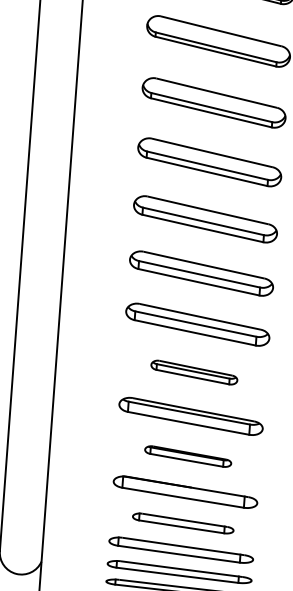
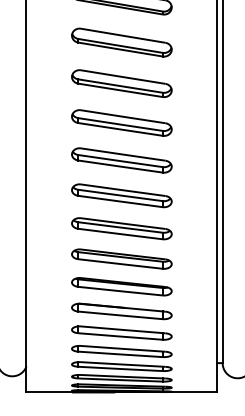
part: (193, 372) -> (121, 228), size x1.67
part: (187, 456) -> (121, 286), size x1.67
part: (182, 522) -> (121, 332), size x1.43

